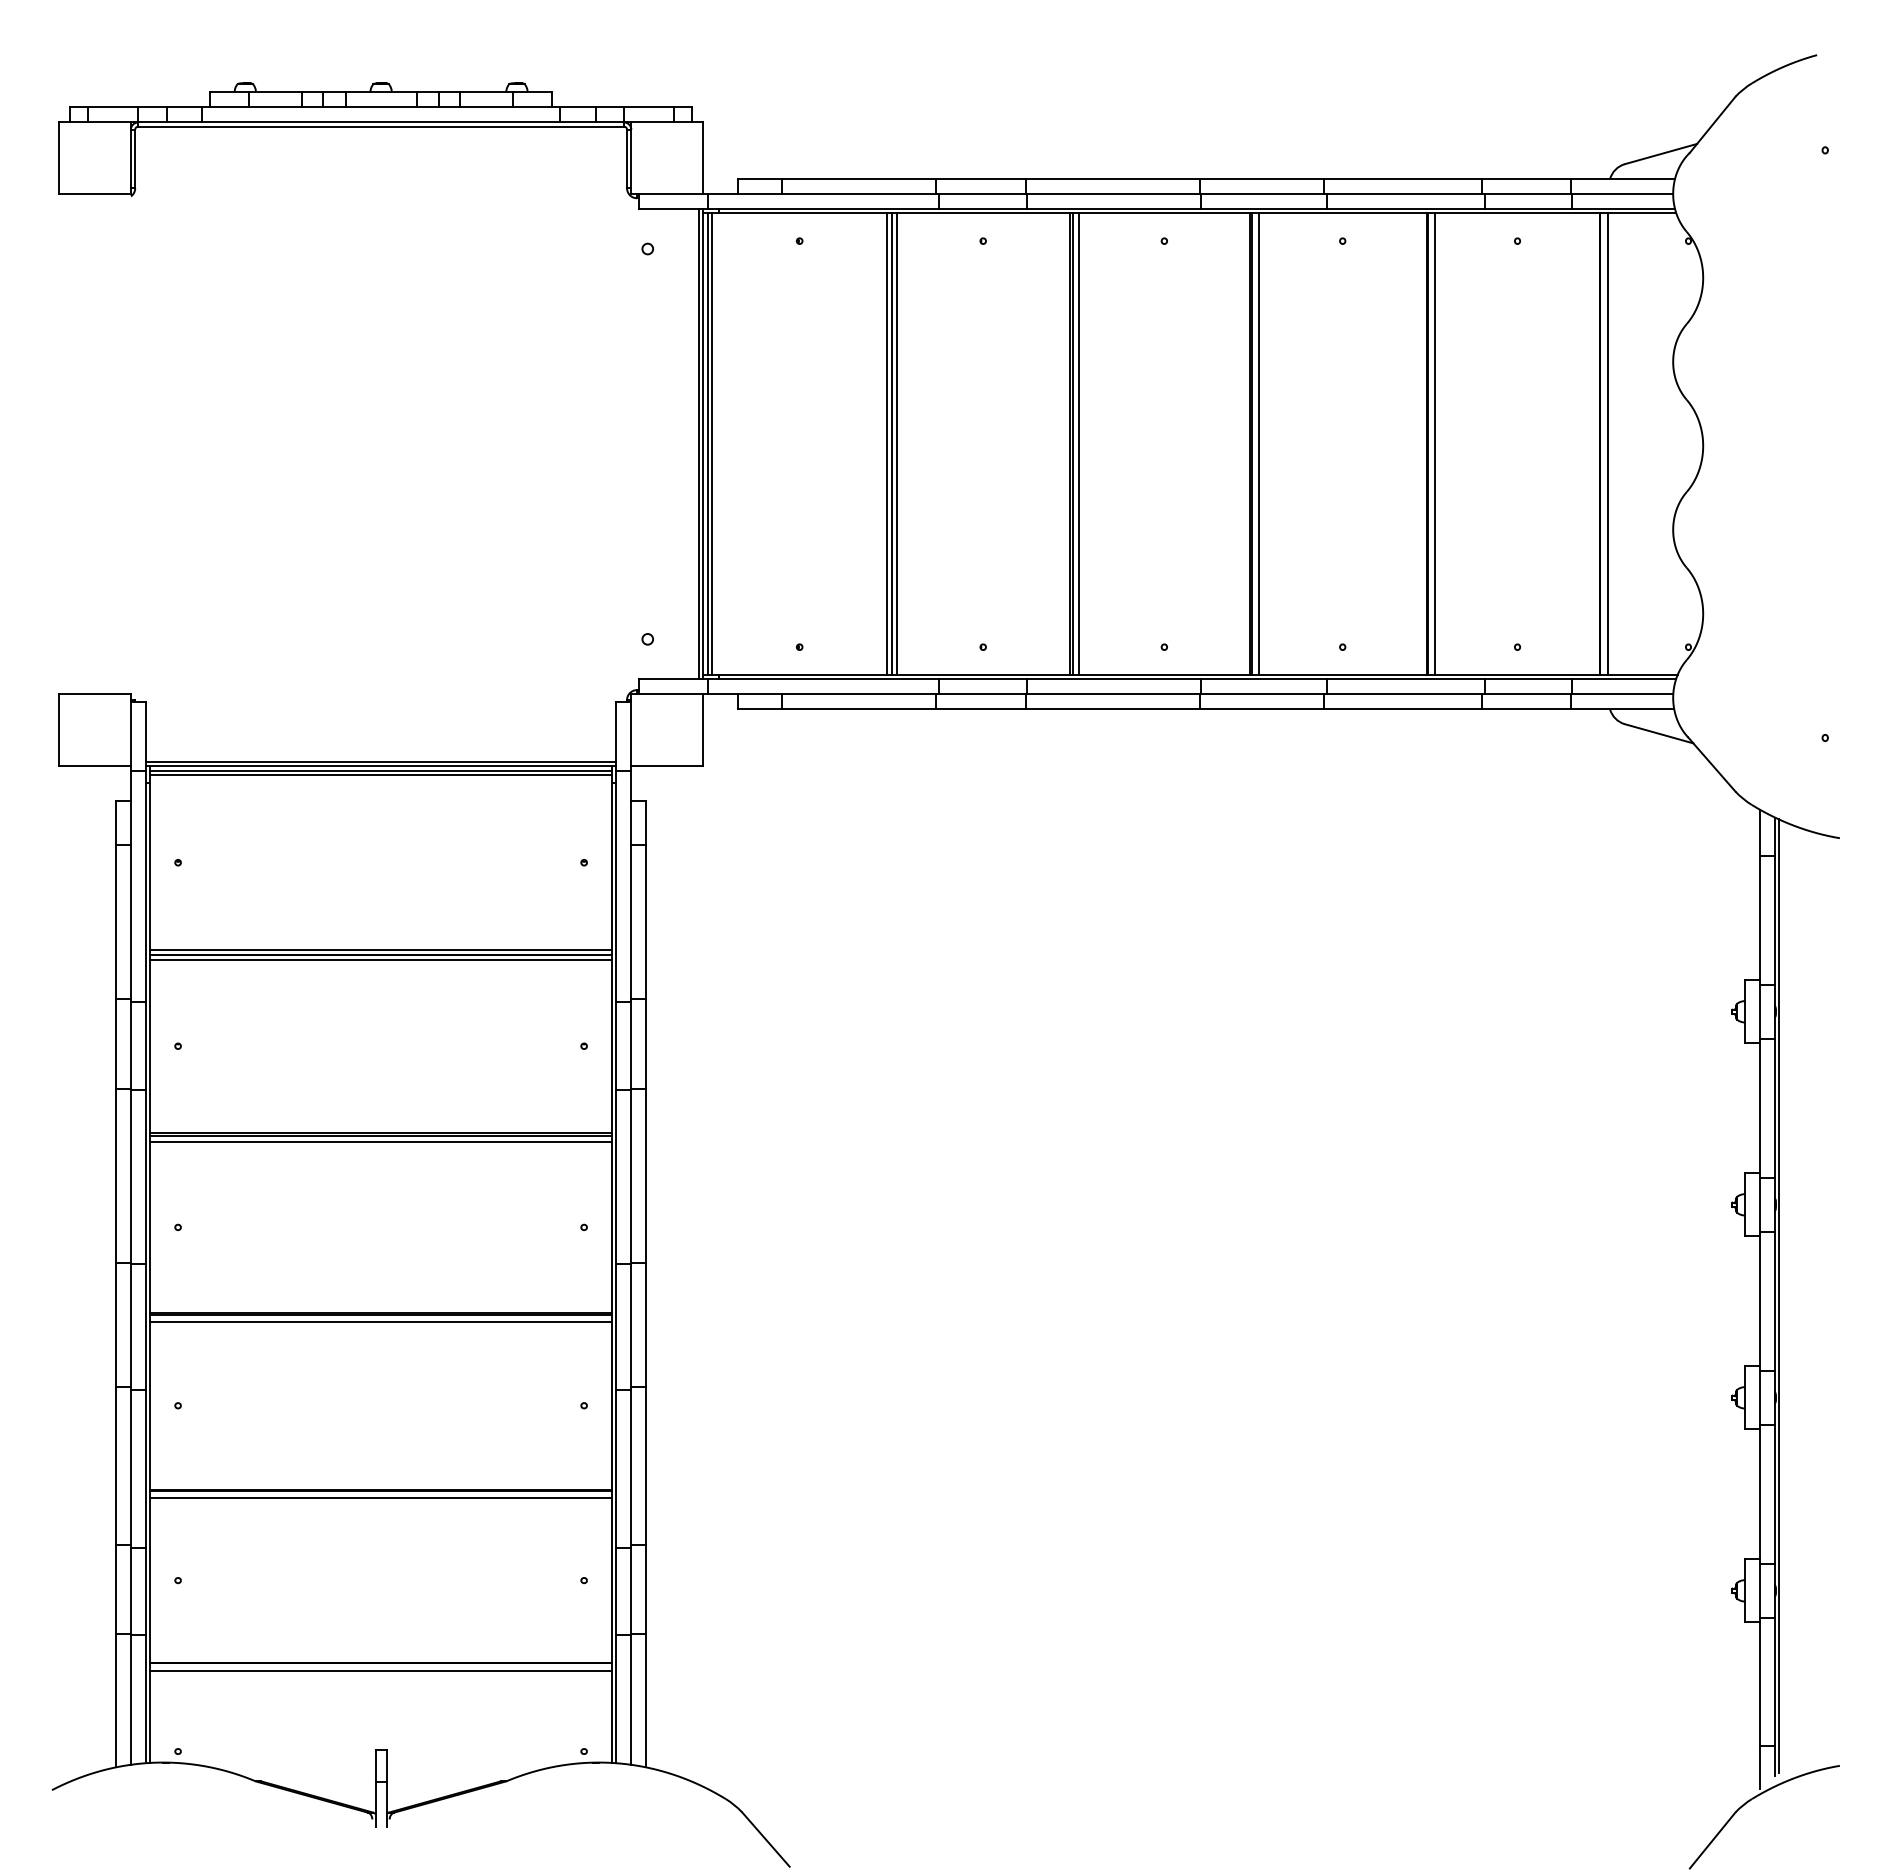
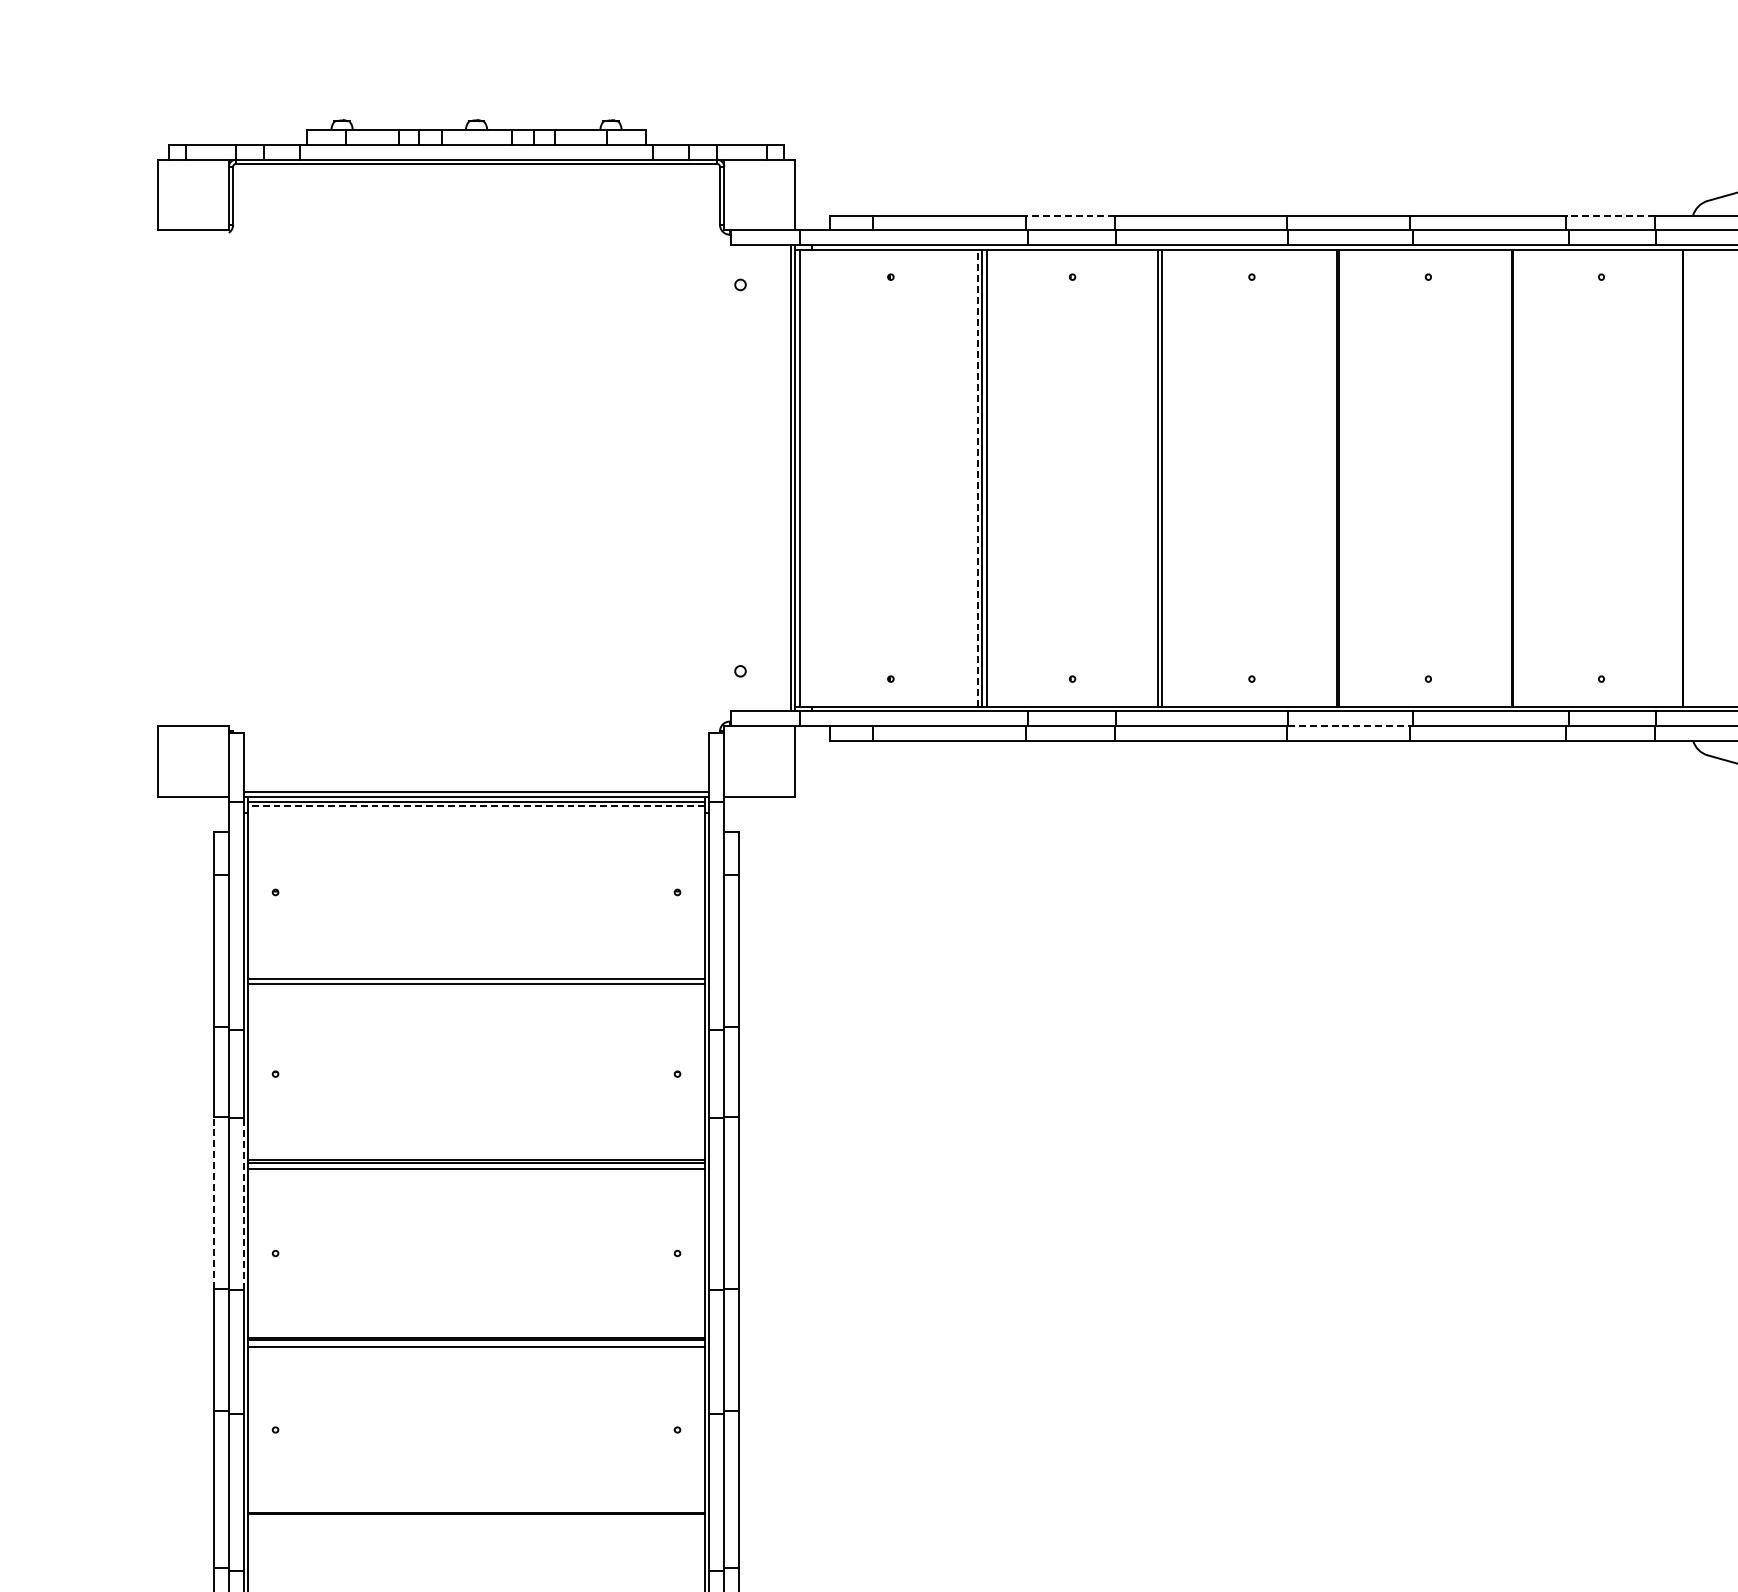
line: (980, 178) -> (1069, 215), solid -> dashed
line: (1526, 178) -> (1610, 215), solid -> dashed
line: (711, 444) -> (803, 478), removed
line: (887, 444) -> (977, 478), solid -> dashed
line: (1078, 444) -> (1166, 478), removed
line: (1258, 444) -> (1345, 478), removed
line: (1435, 444) -> (1520, 478), removed
line: (1608, 444) -> (1691, 478), removed
line: (1263, 694) -> (1350, 725), solid -> dashed
line: (381, 775) -> (476, 806), solid -> dashed
line: (381, 959) -> (476, 988), removed
line: (115, 1176) -> (213, 1203), solid -> dashed
line: (145, 1177) -> (243, 1204), solid -> dashed
line: (381, 1498) -> (476, 1521), removed

